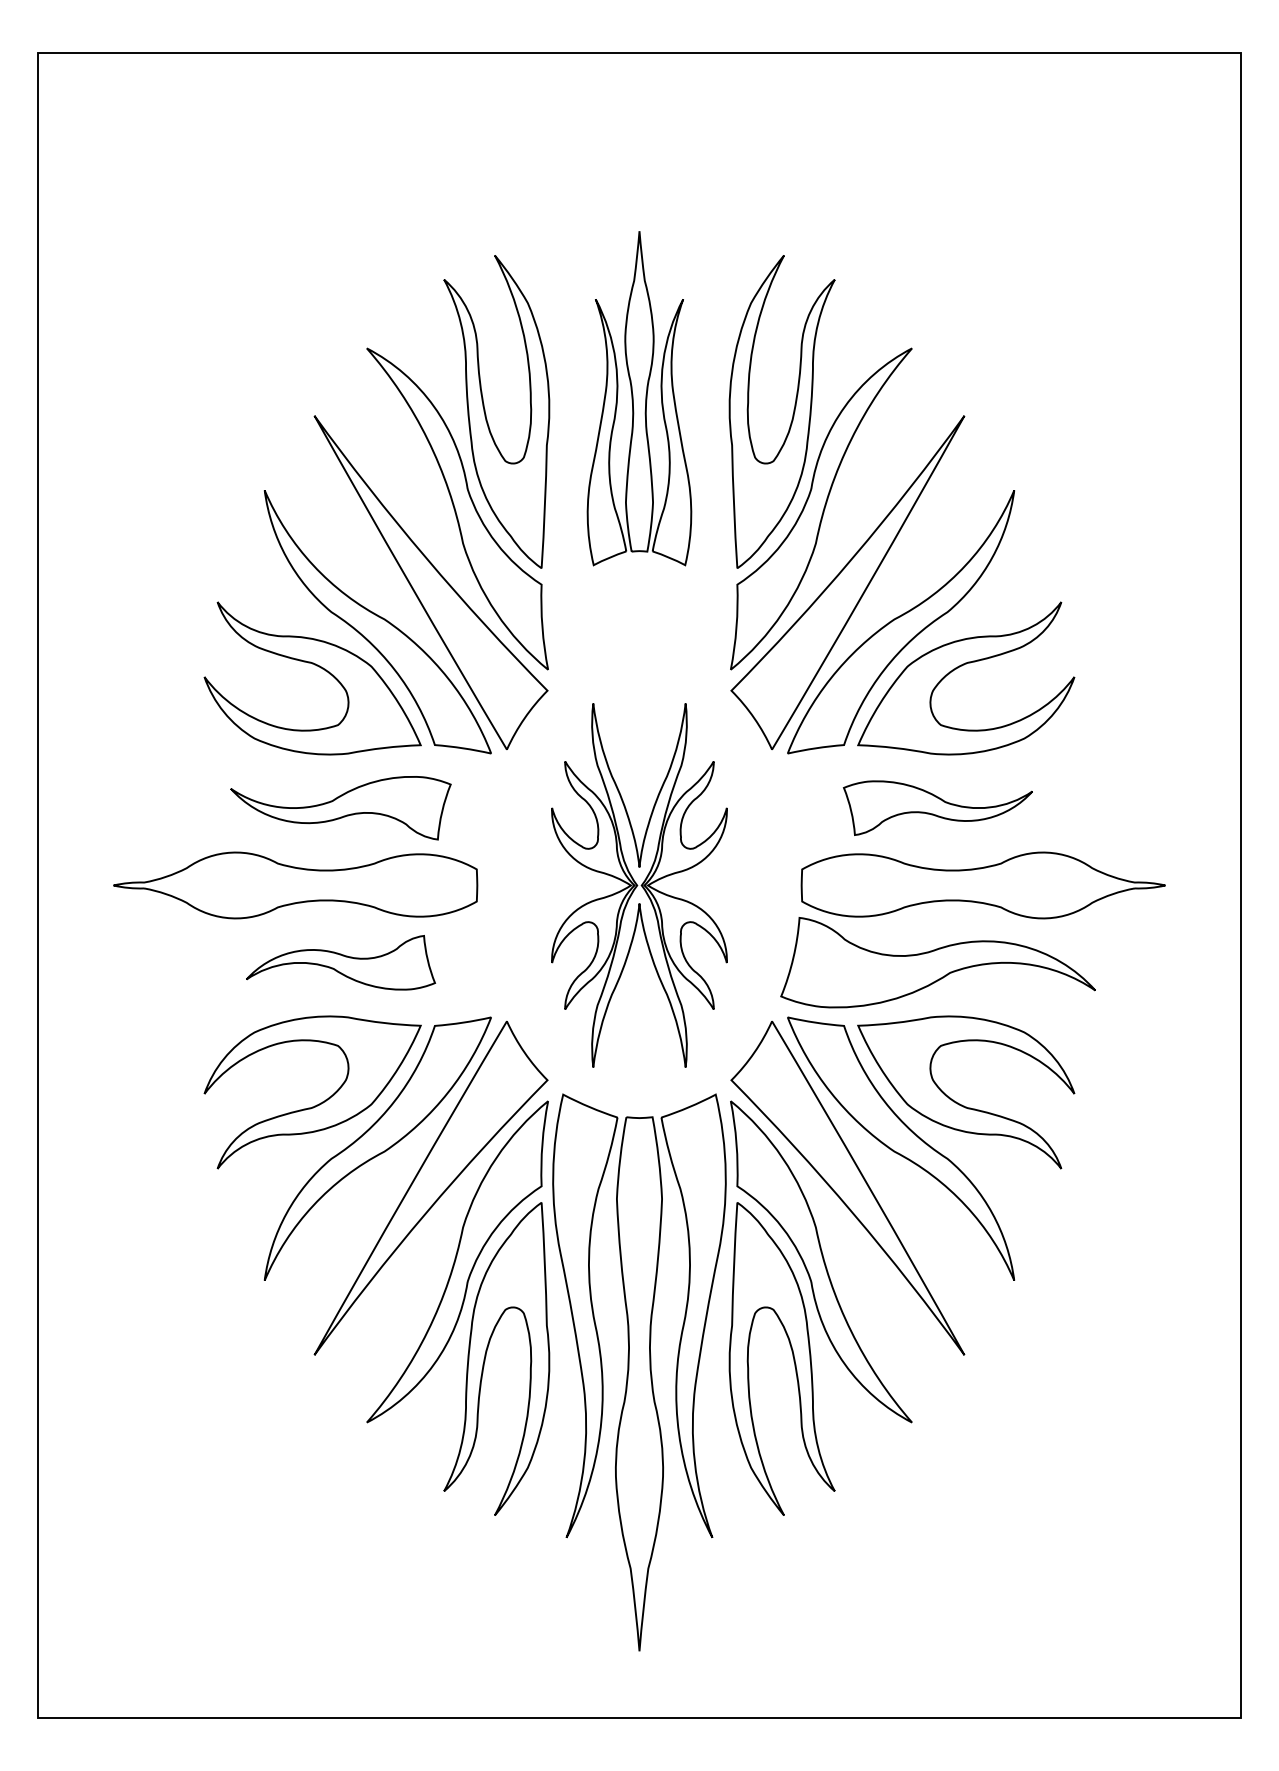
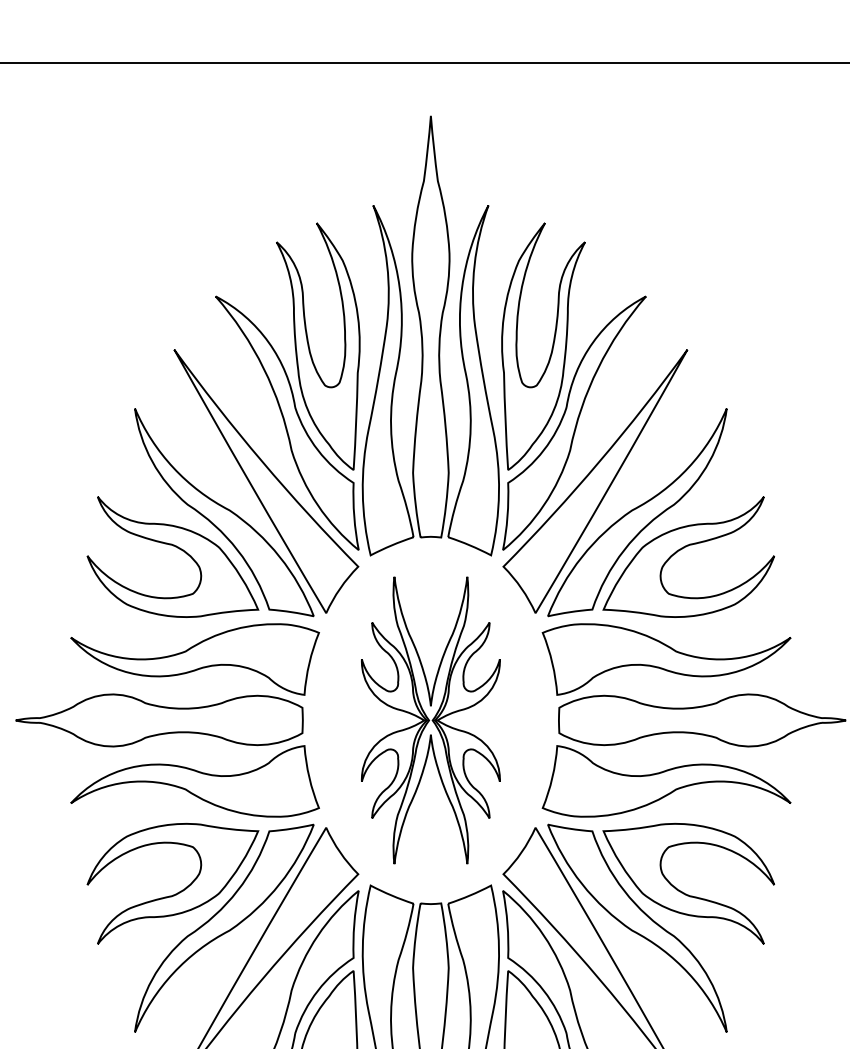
part: (639, 398) -> (430, 335), size x1.67
part: (340, 807) -> (194, 658), size x1.43
part: (937, 807) -> (666, 658), size x1.67
part: (340, 962) -> (194, 781), size x1.67

